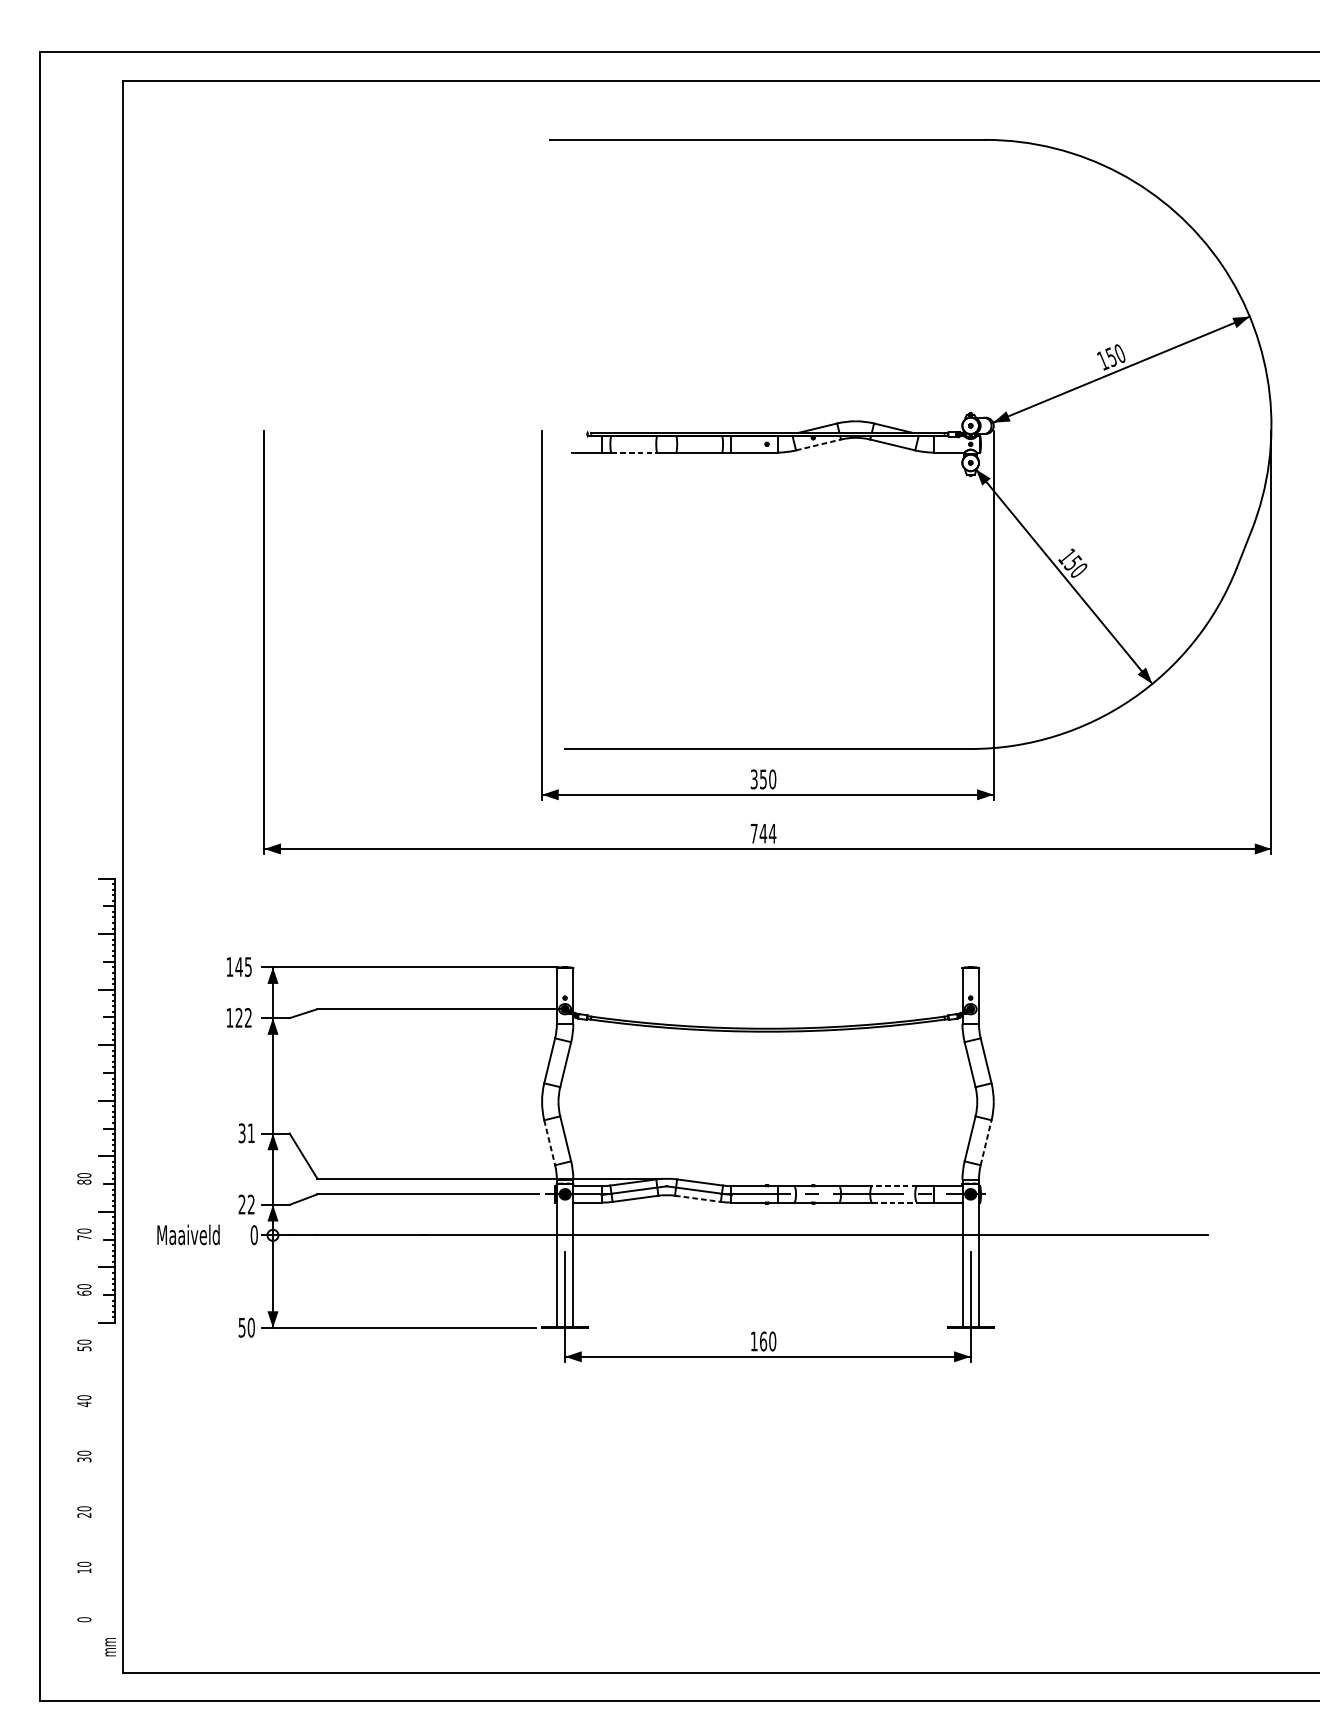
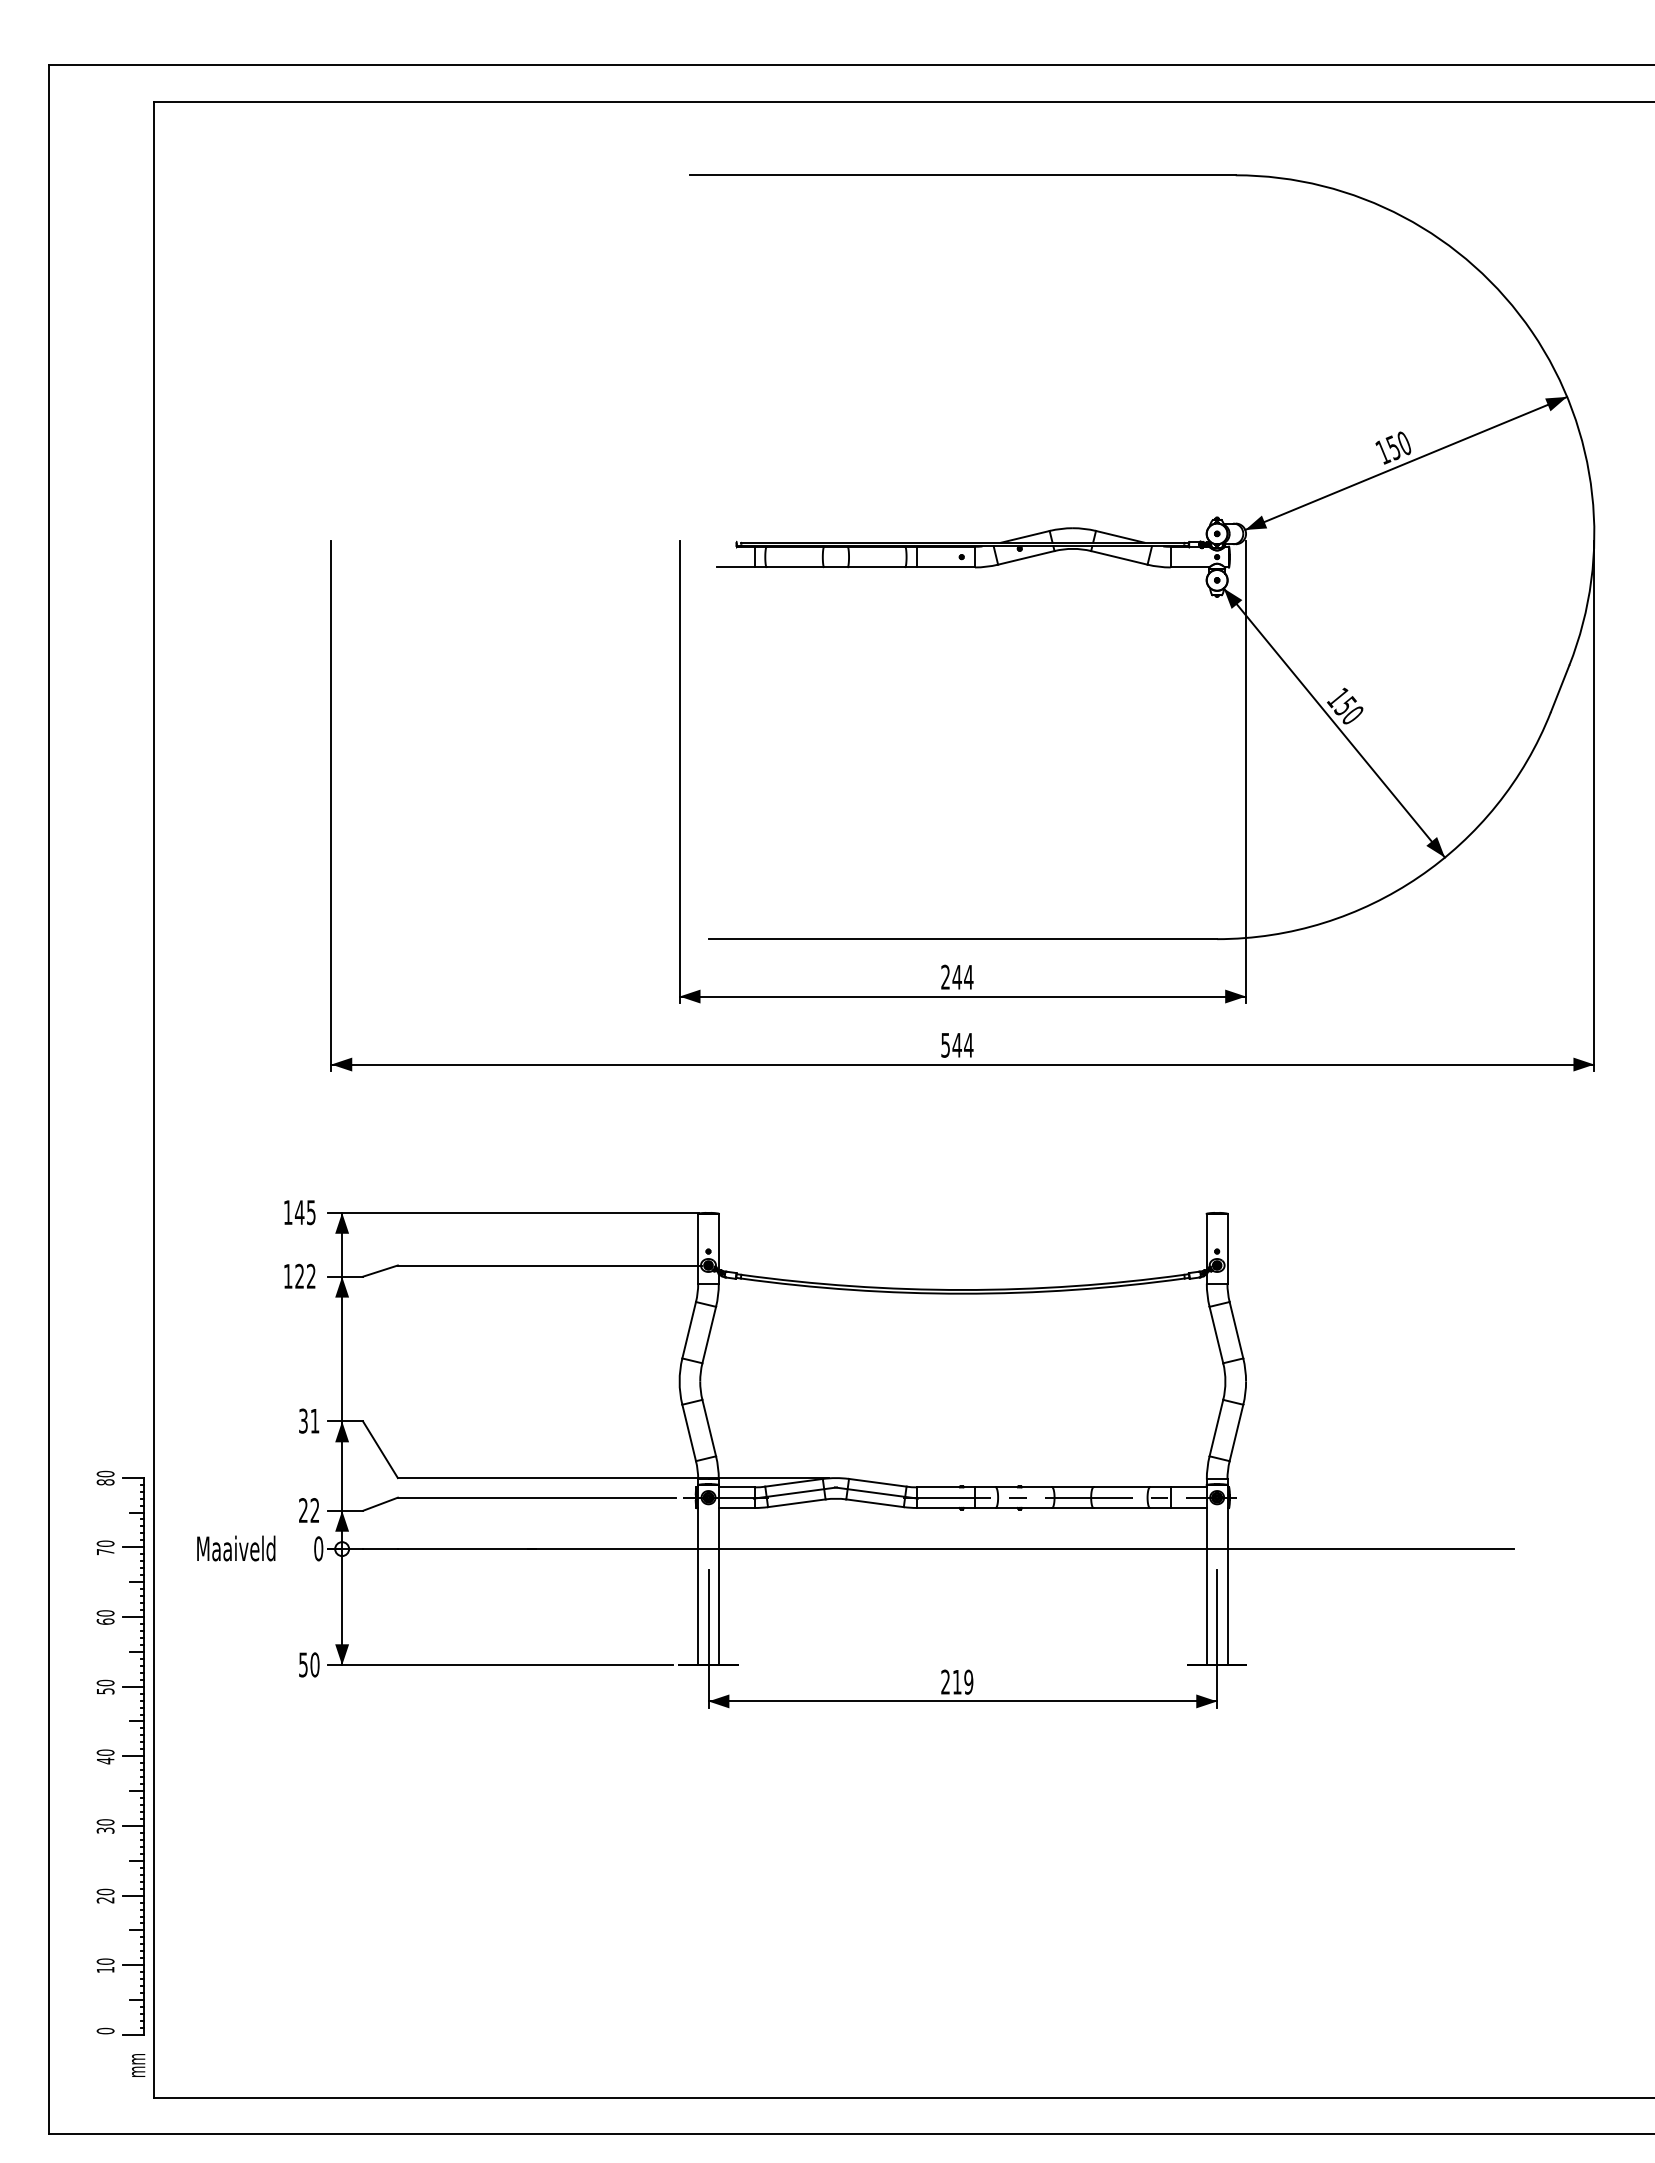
line: (818, 444) -> (1026, 557), dashed -> solid
line: (634, 452) -> (795, 567), dashed -> solid
text: (763, 778) -> (957, 976), 350 -> 244
text: (754, 833) -> (945, 1045), 744 -> 544
part: (106, 1100) -> (133, 1756), moved
line: (986, 1142) -> (1236, 1432), dashed -> solid
line: (549, 1143) -> (689, 1433), dashed -> solid
line: (894, 1186) -> (1121, 1487), dashed -> solid
line: (698, 1199) -> (875, 1503), dashed -> solid
line: (895, 1202) -> (1122, 1507), dashed -> solid
text: (763, 1340) -> (957, 1681), 160 -> 219

